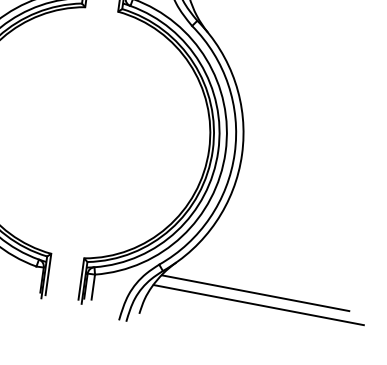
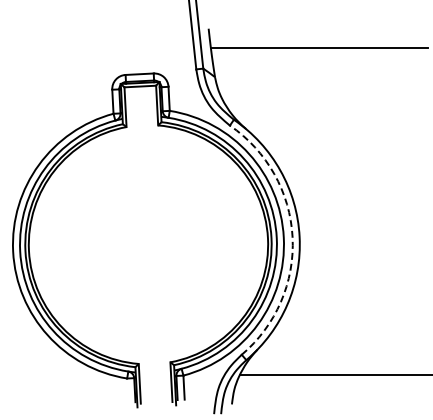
arc: (234, 153) -> (292, 237), solid -> dashed
line: (254, 293) -> (336, 364), removed

